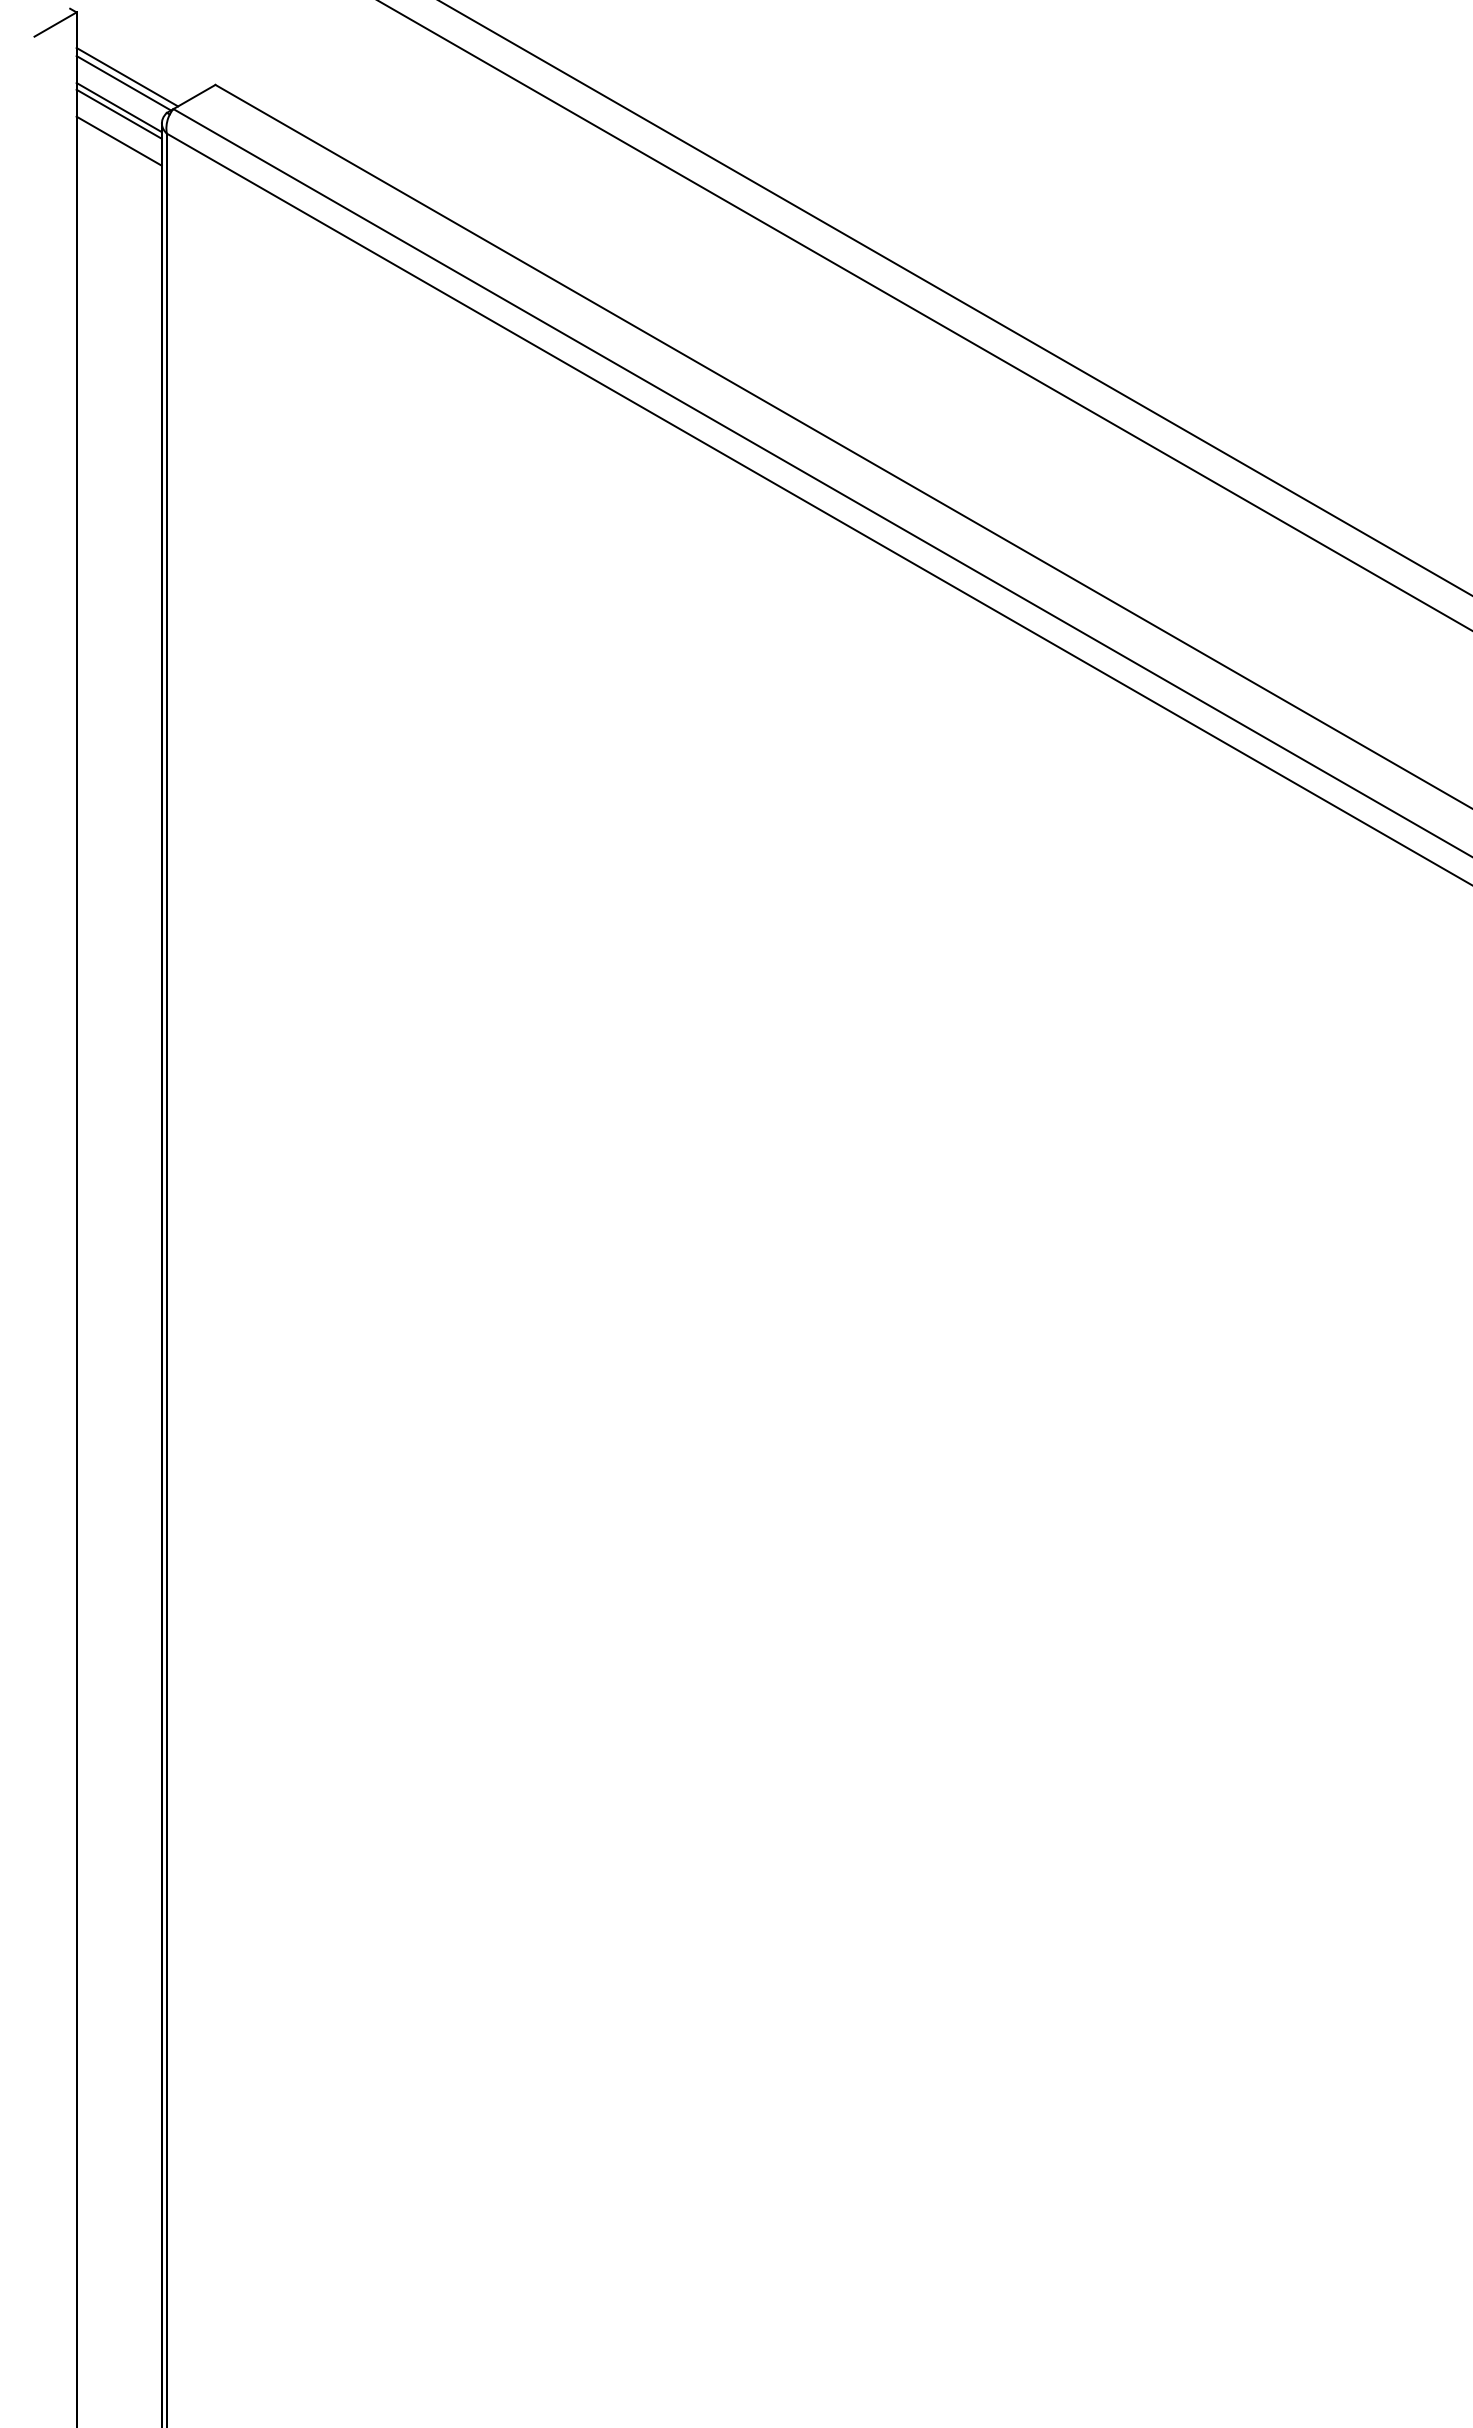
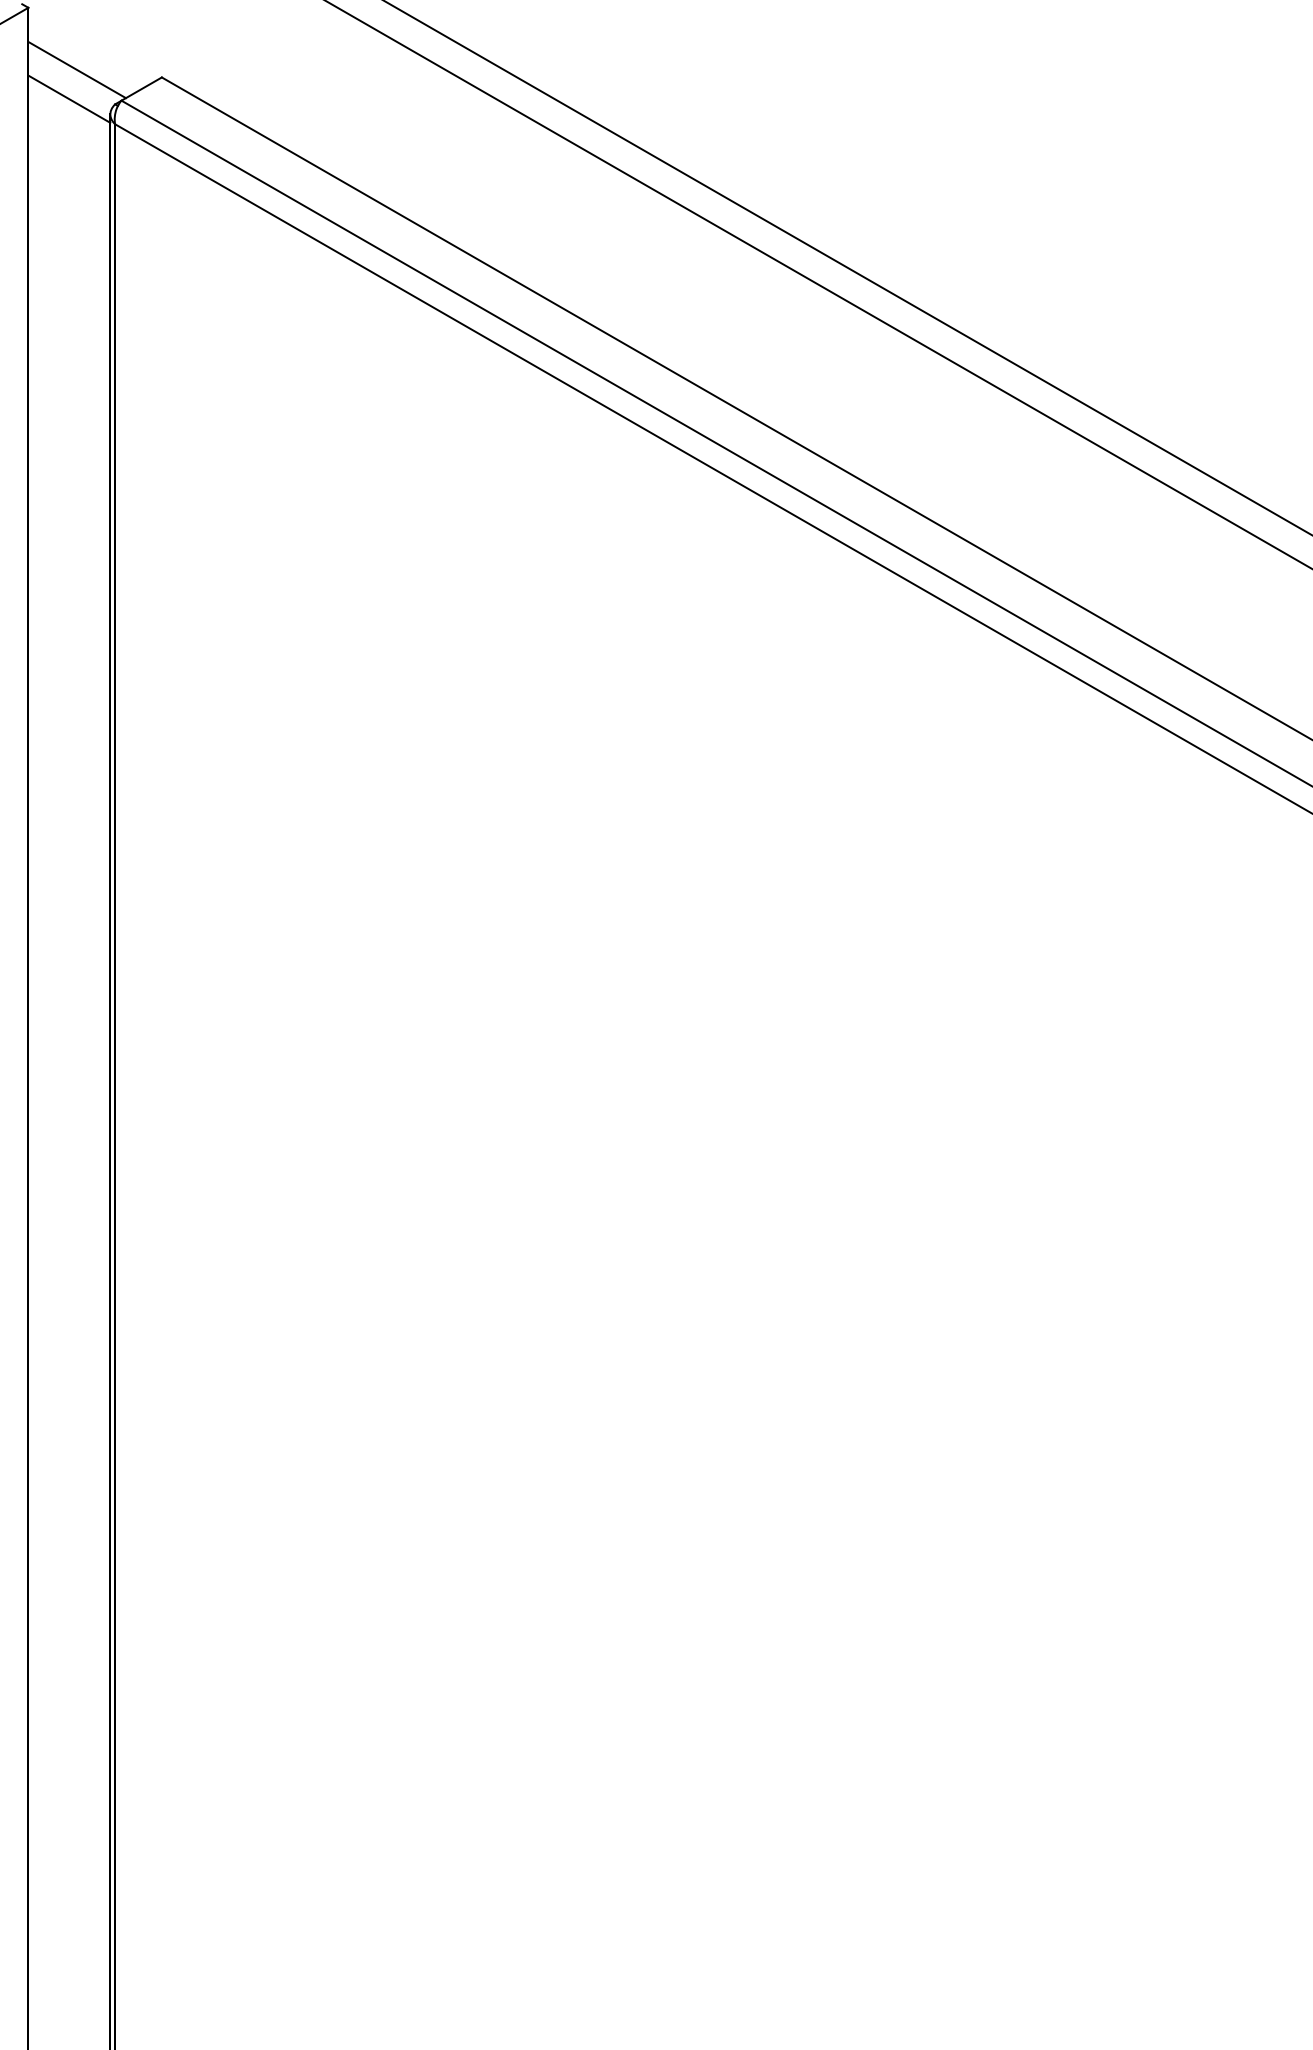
line: (123, 83) -> (73, 76), removed
line: (118, 113) -> (68, 104), removed
line: (118, 140) -> (68, 130), removed

